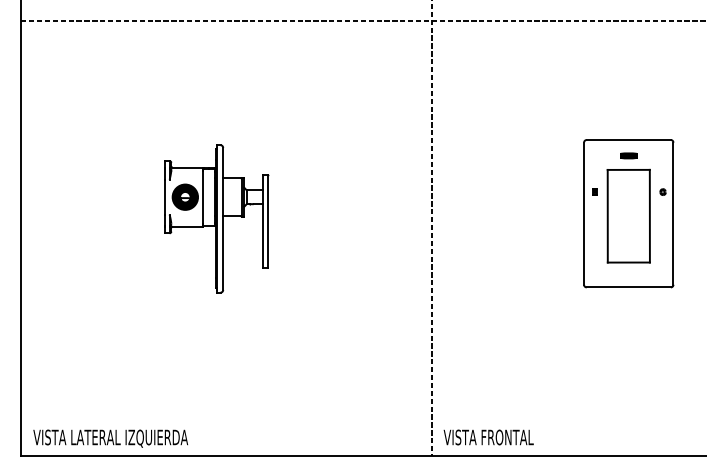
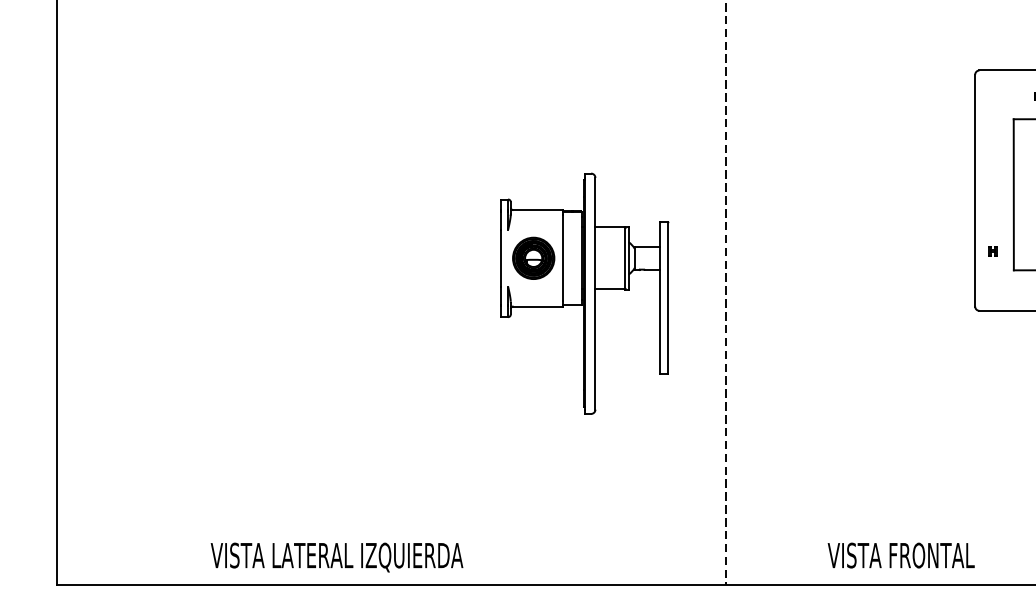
part: (594, 191) -> (992, 250), moved
part: (216, 218) -> (584, 293), moved
text: (488, 437) -> (900, 555), moved
text: (110, 438) -> (336, 557), moved

